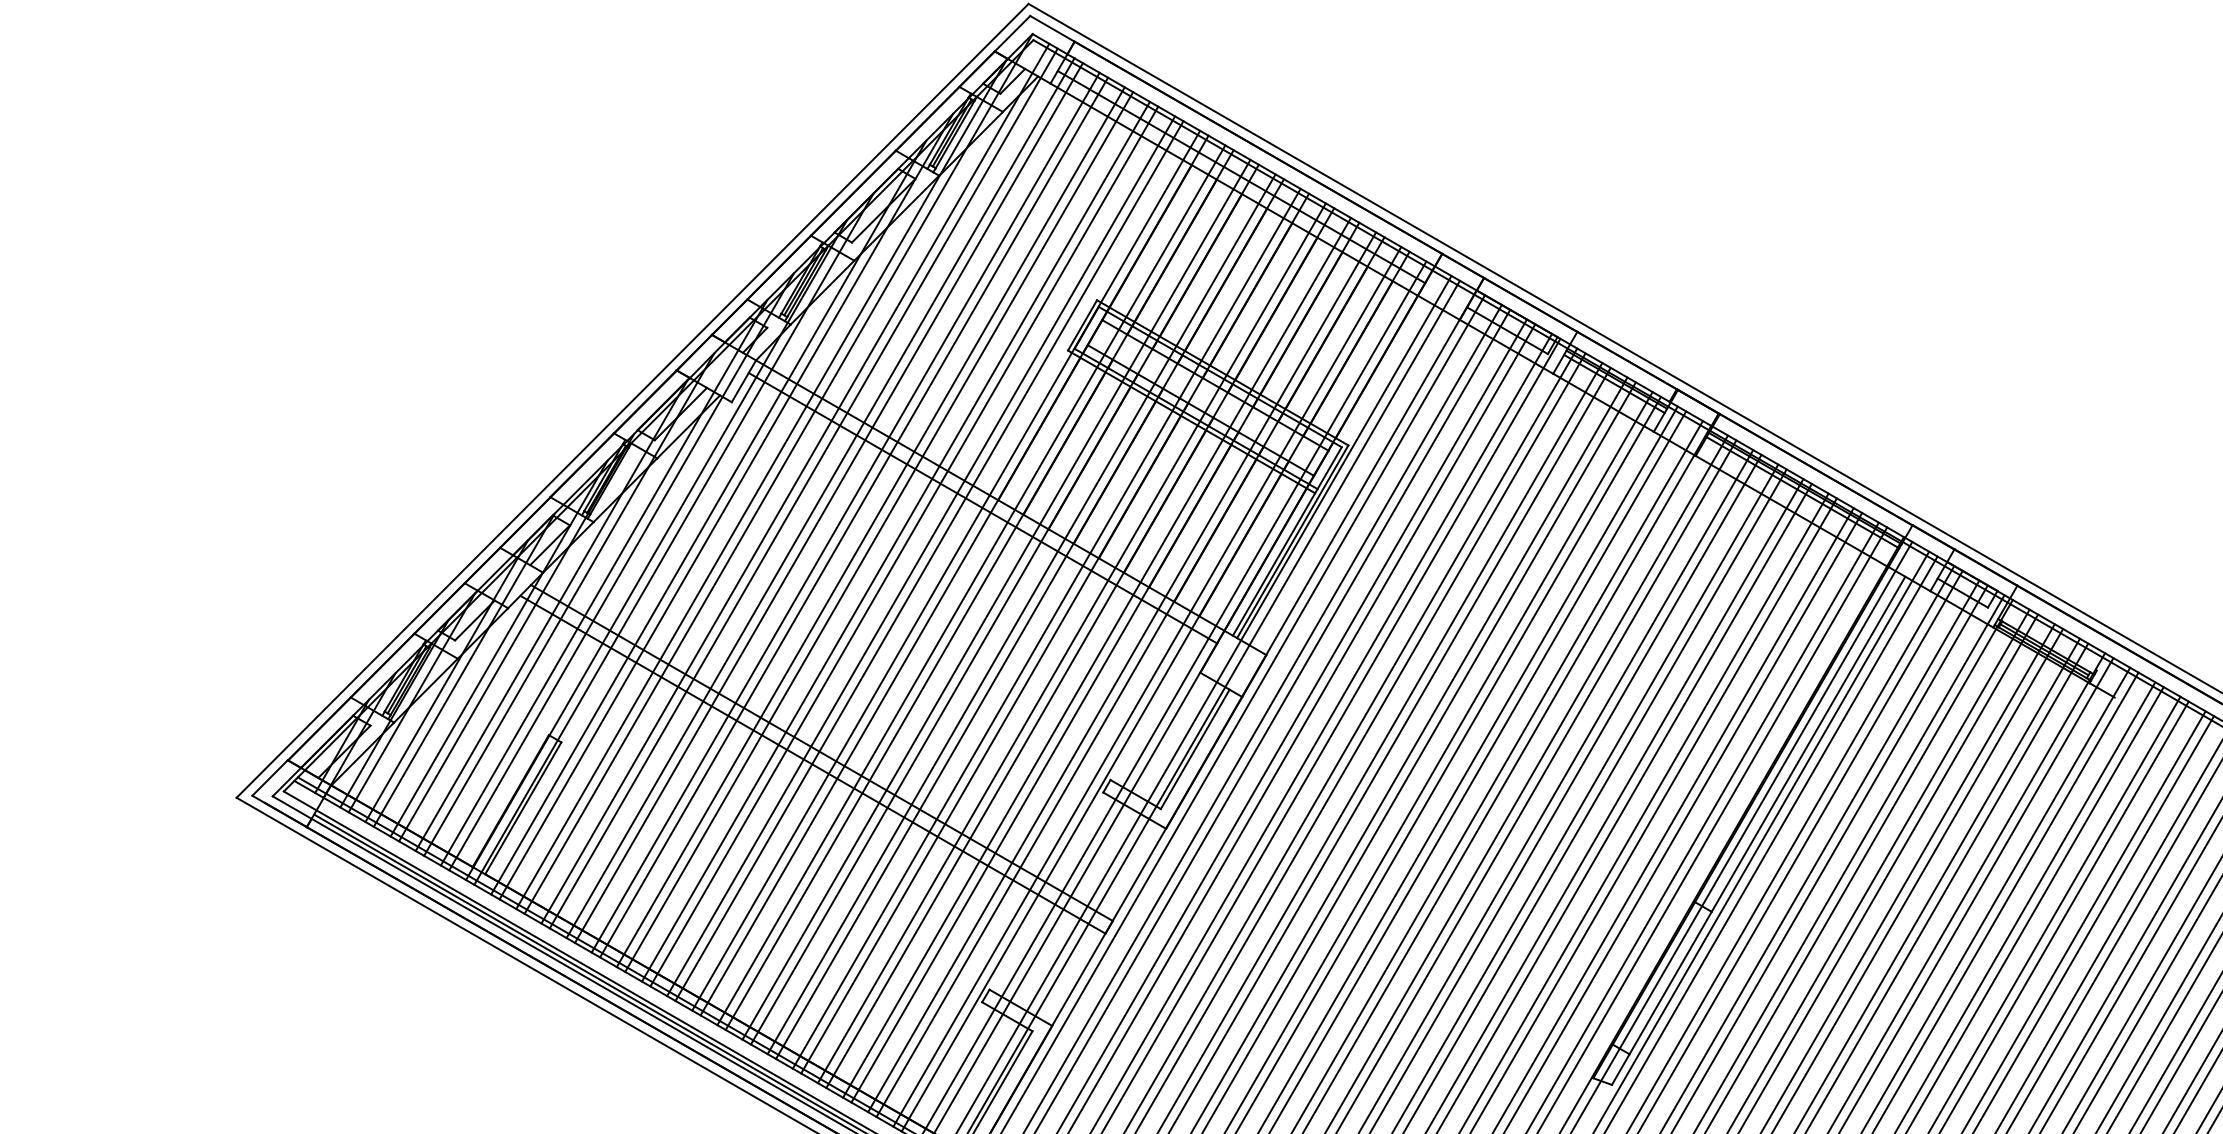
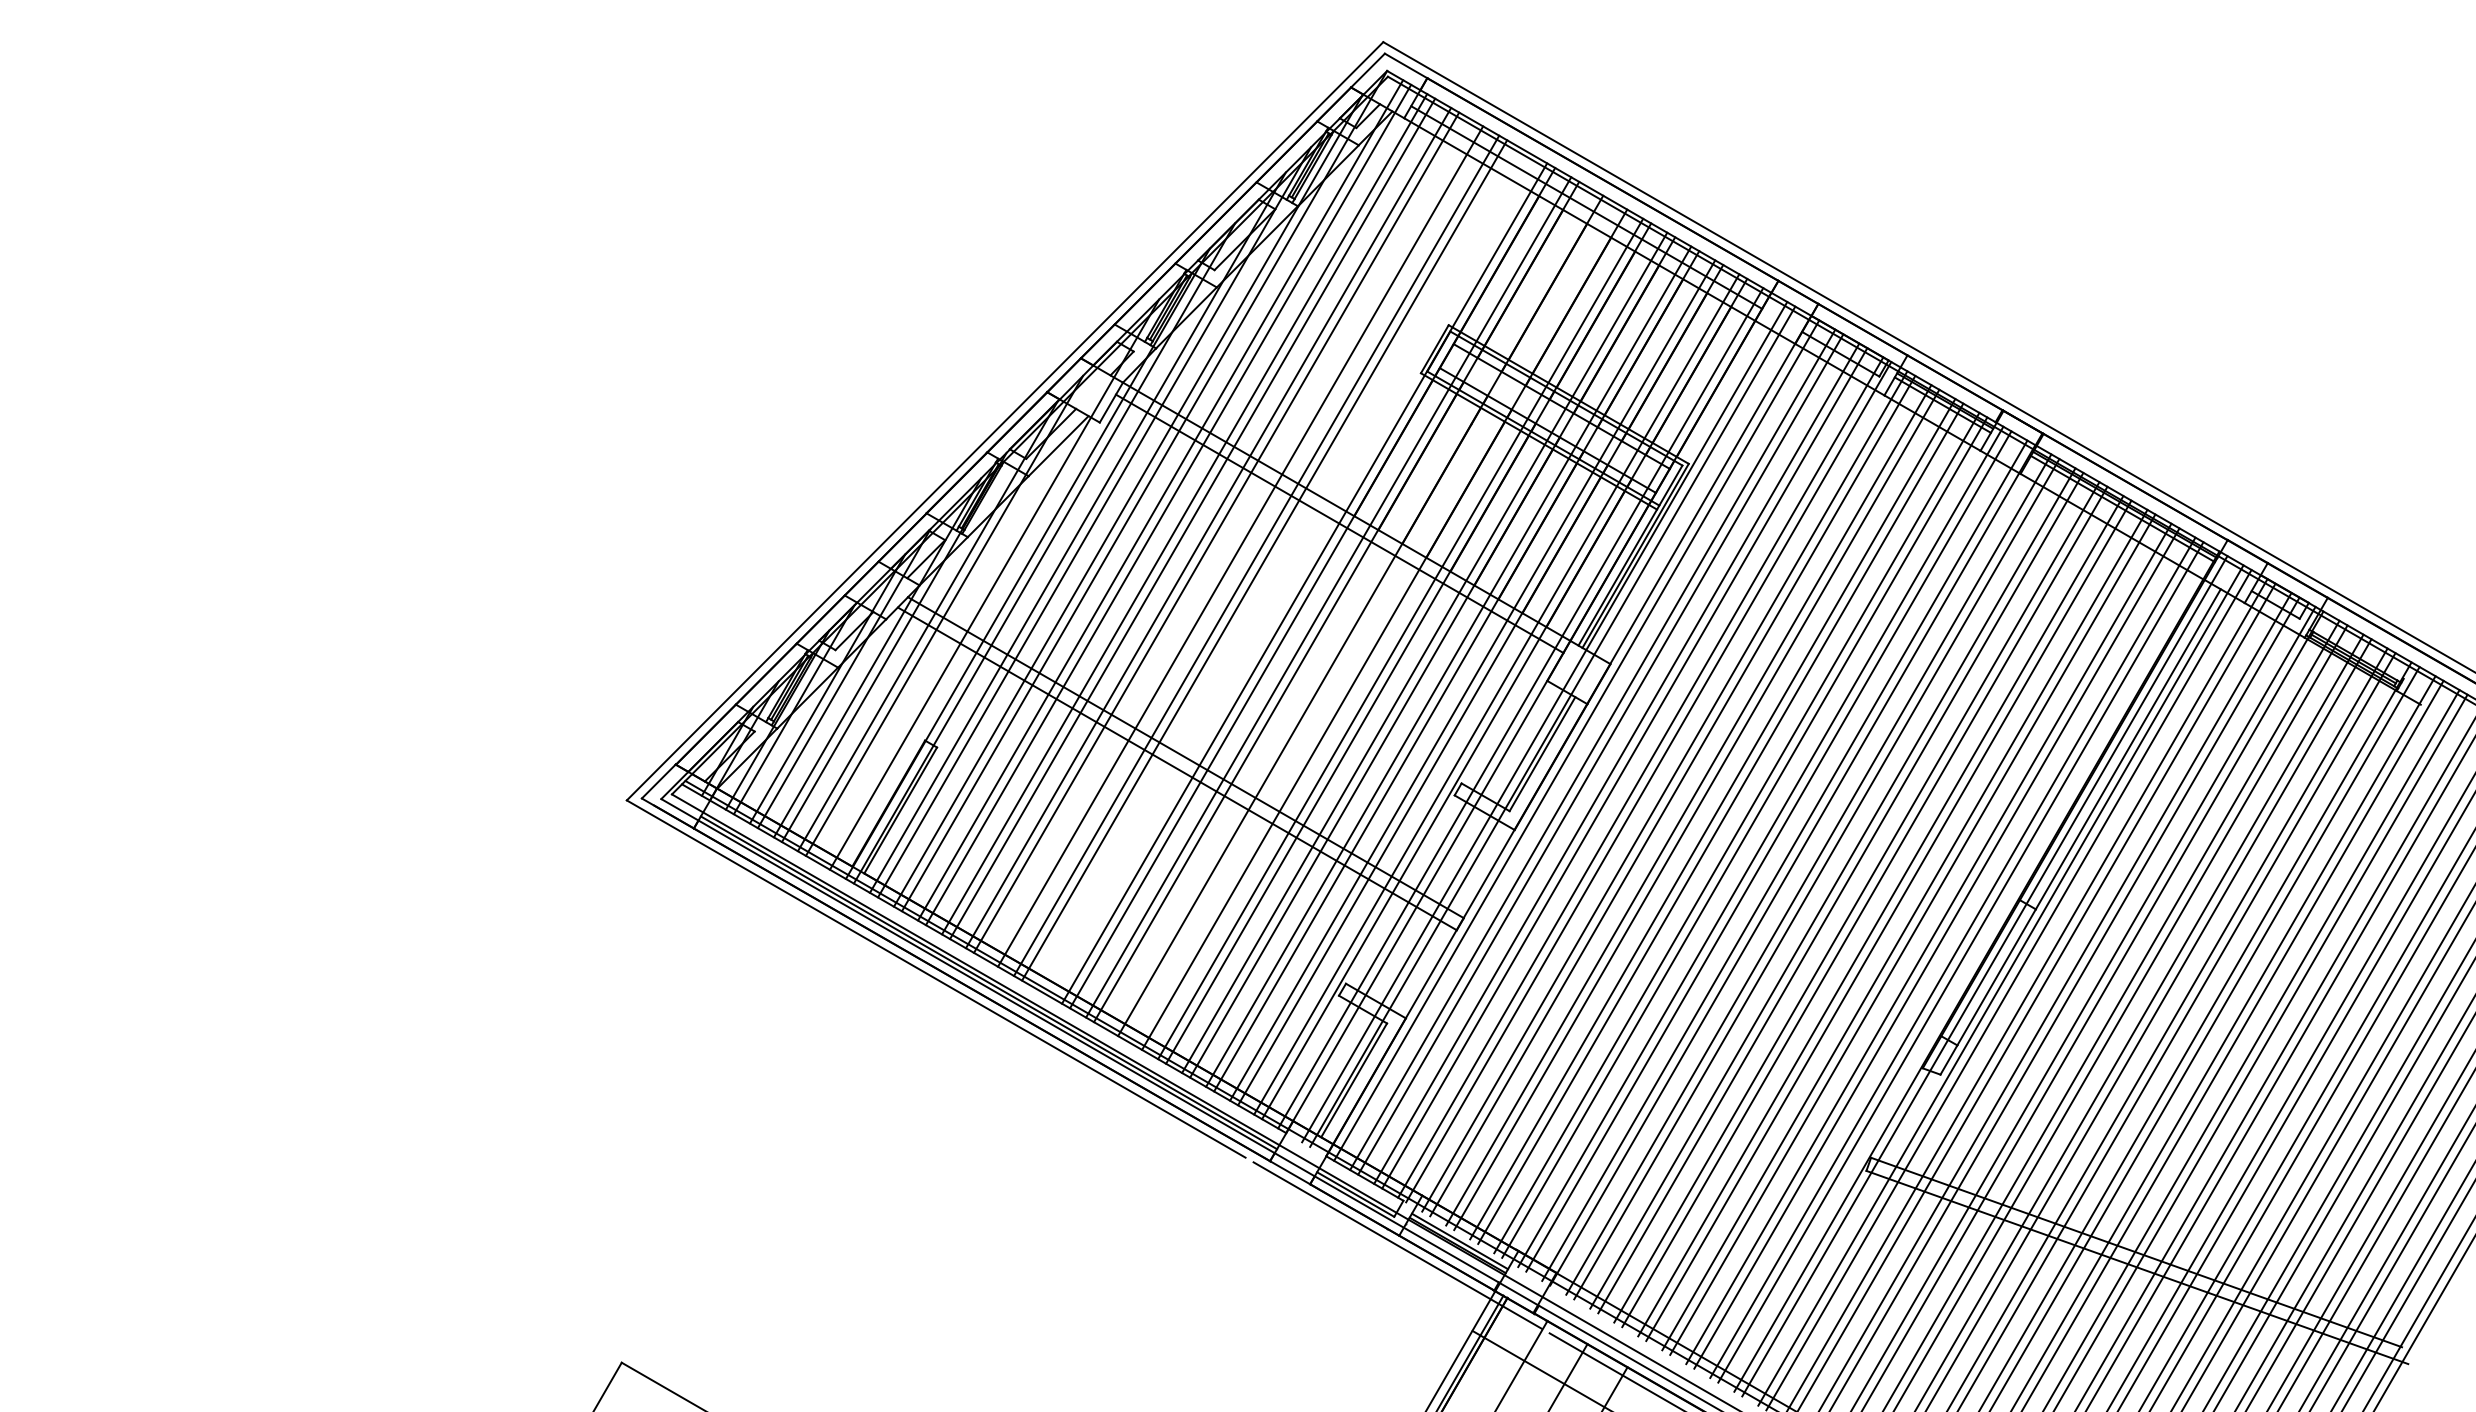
line: (870, 526) -> (1232, 541), removed
line: (920, 556) -> (1280, 569), removed
line: (929, 561) -> (1288, 574), removed
line: (603, 582) -> (977, 594), removed
line: (996, 599) -> (1352, 611), removed
line: (1021, 613) -> (1376, 624), removed

